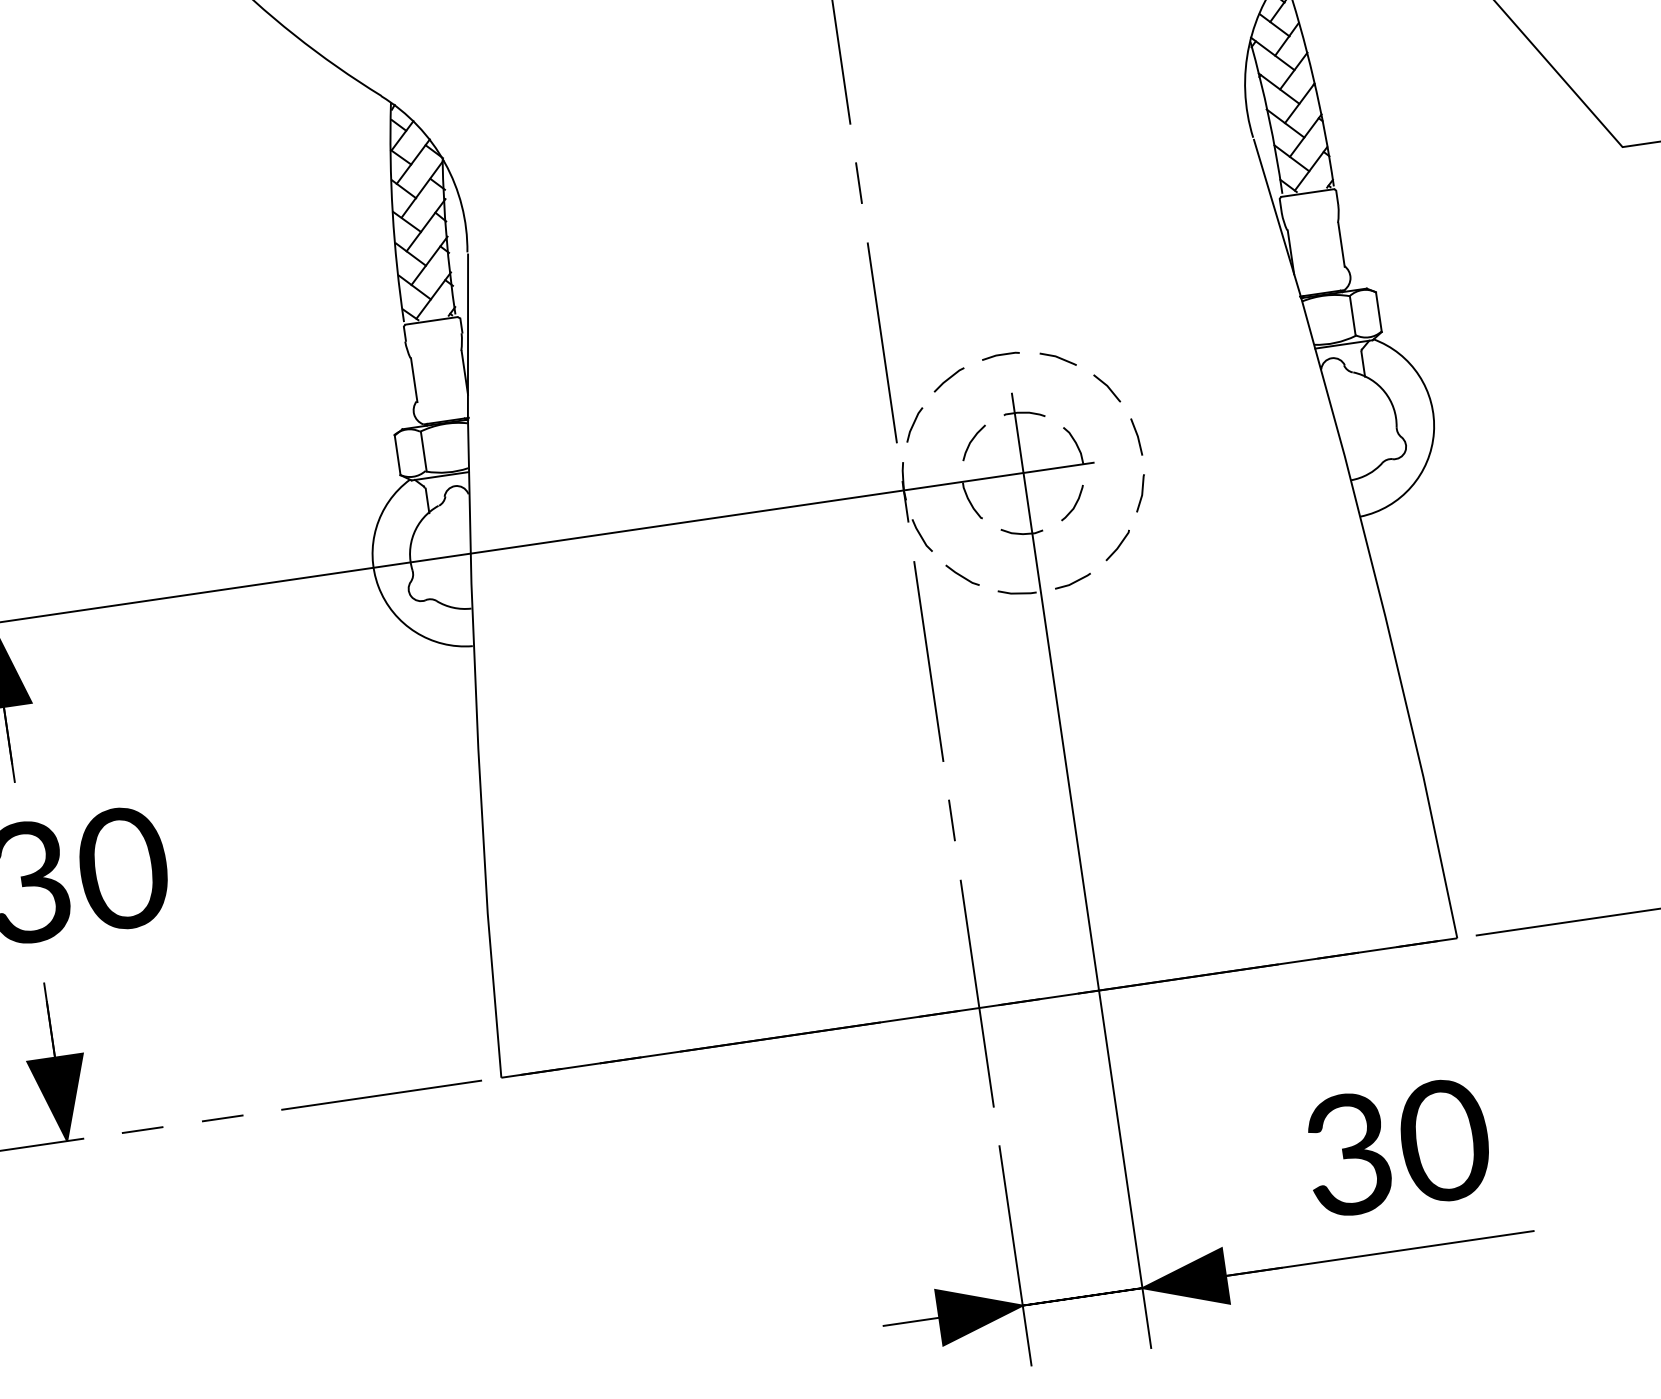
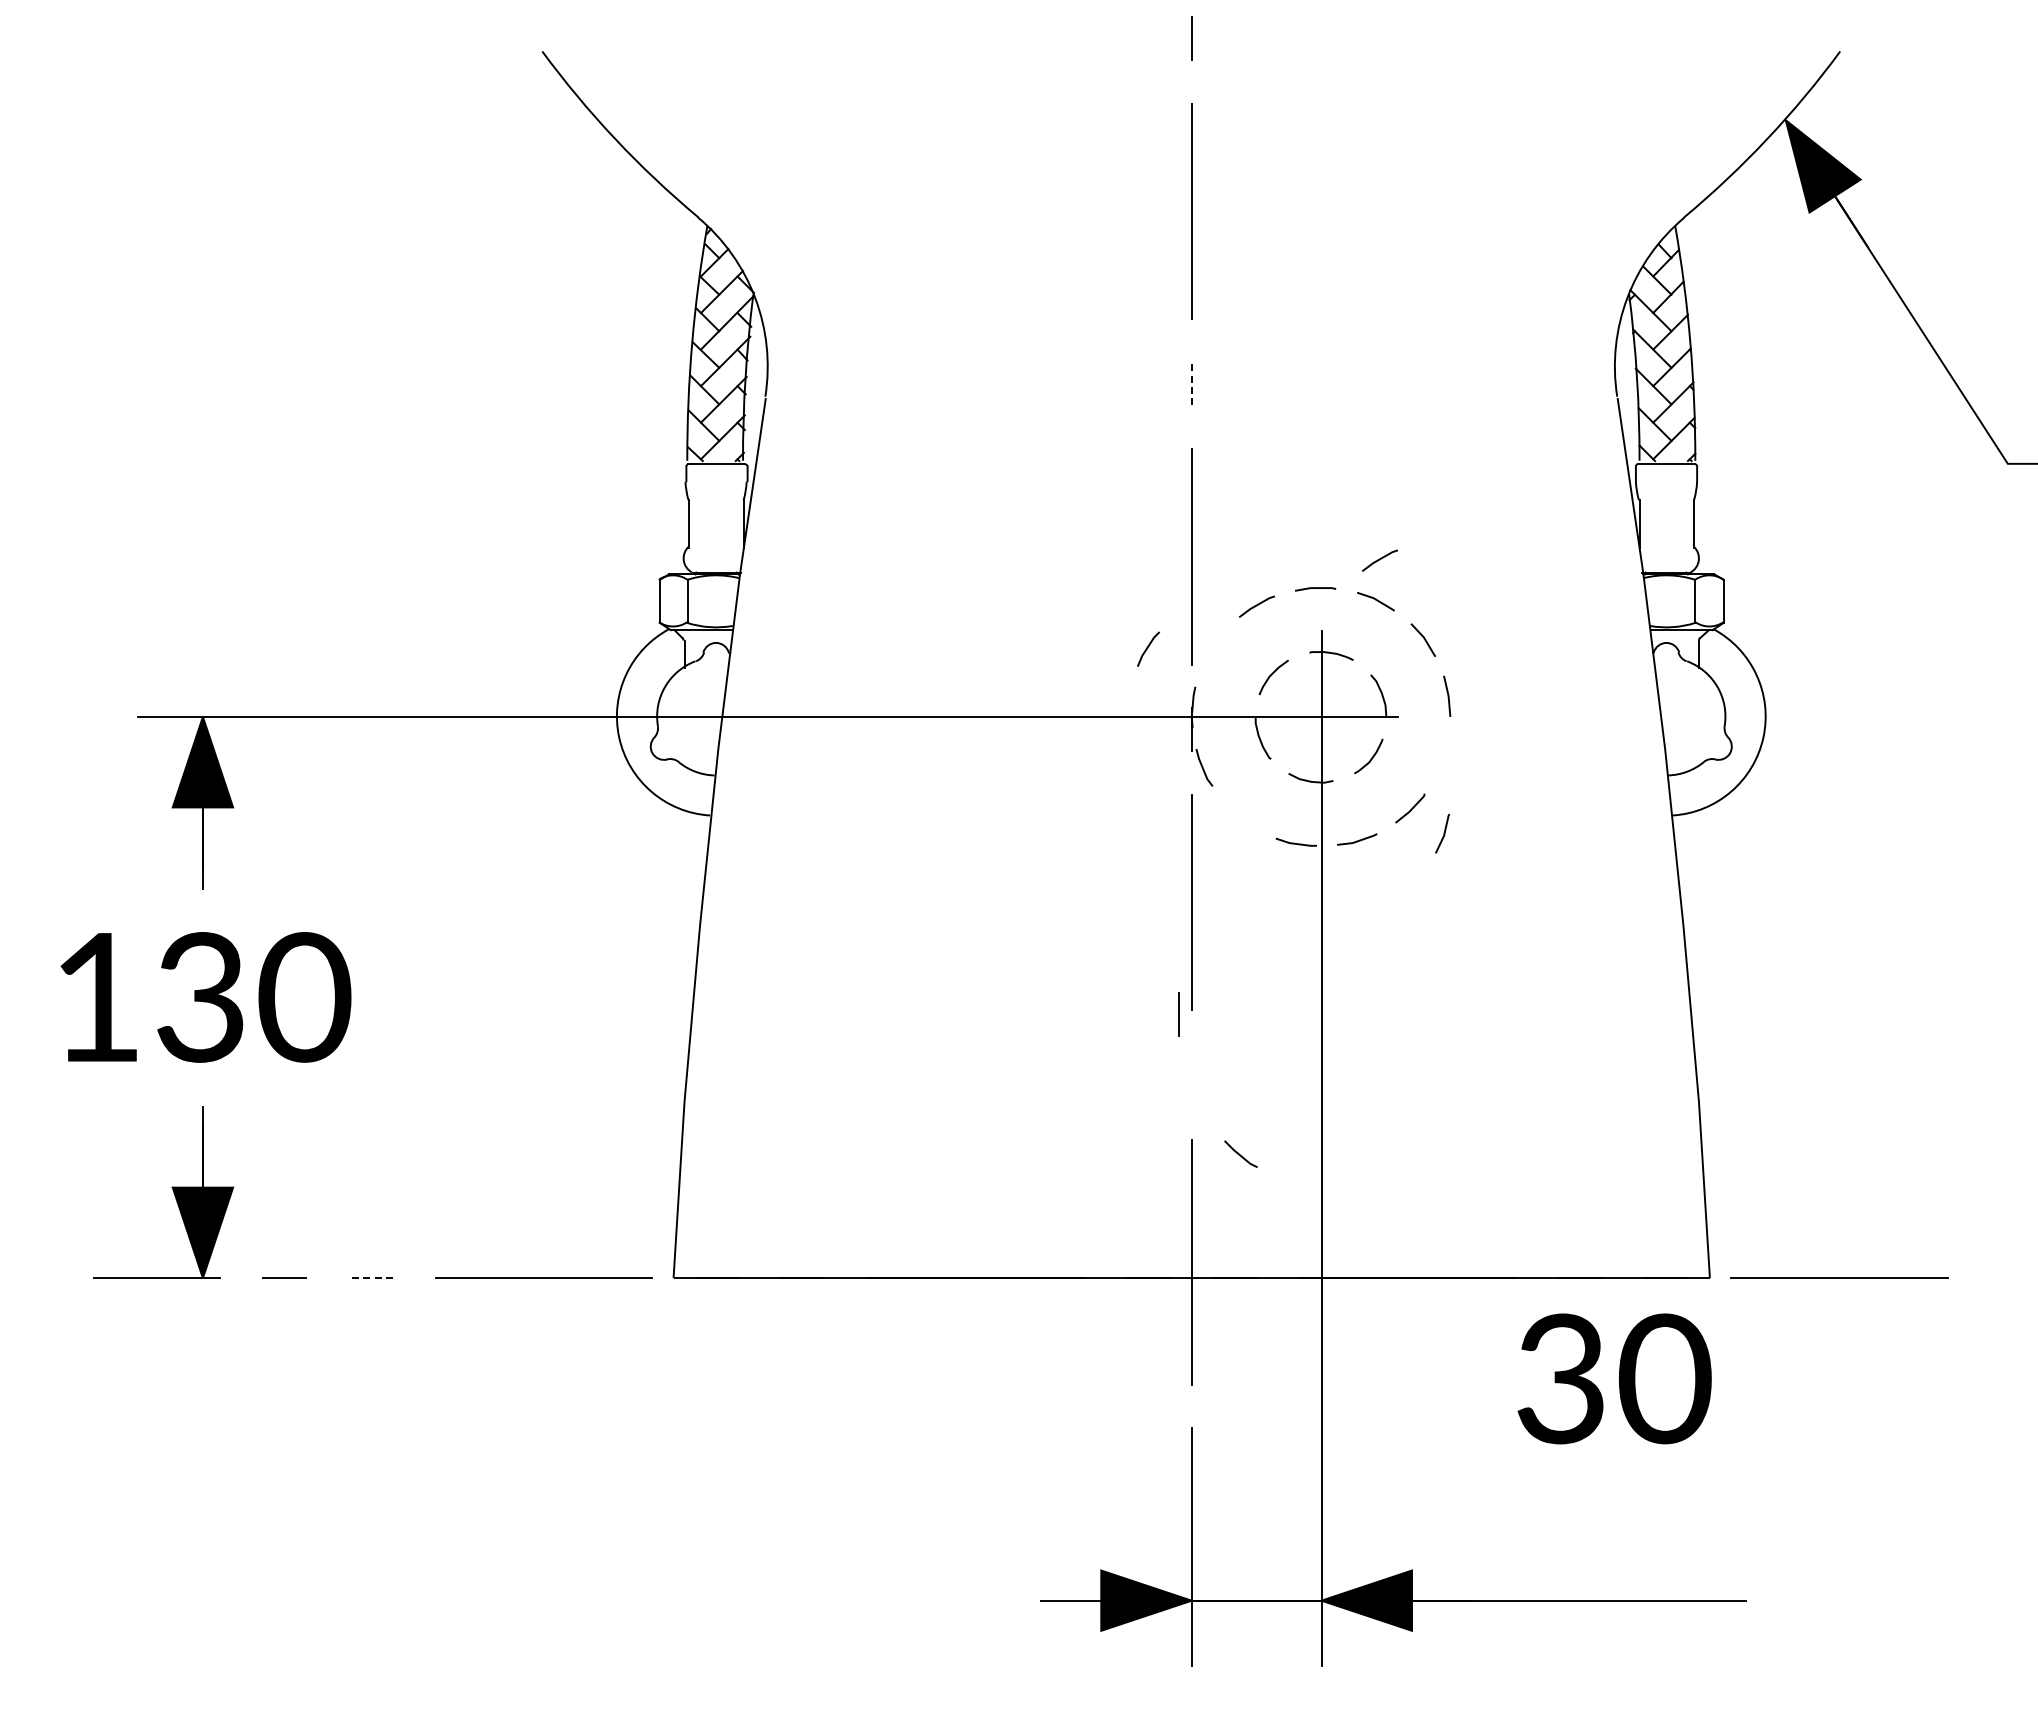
line: (858, 182) -> (1191, 383), solid -> dashed
line: (1055, 320) -> (1379, 560), added
line: (914, 424) -> (1148, 648), moved
line: (1141, 493) -> (1443, 833), moved
line: (961, 574) -> (1239, 1153), moved
line: (951, 820) -> (1178, 1014), moved
line: (222, 1118) -> (371, 1278), solid -> dashed
text: (1397, 1147) -> (1614, 1378), moved

